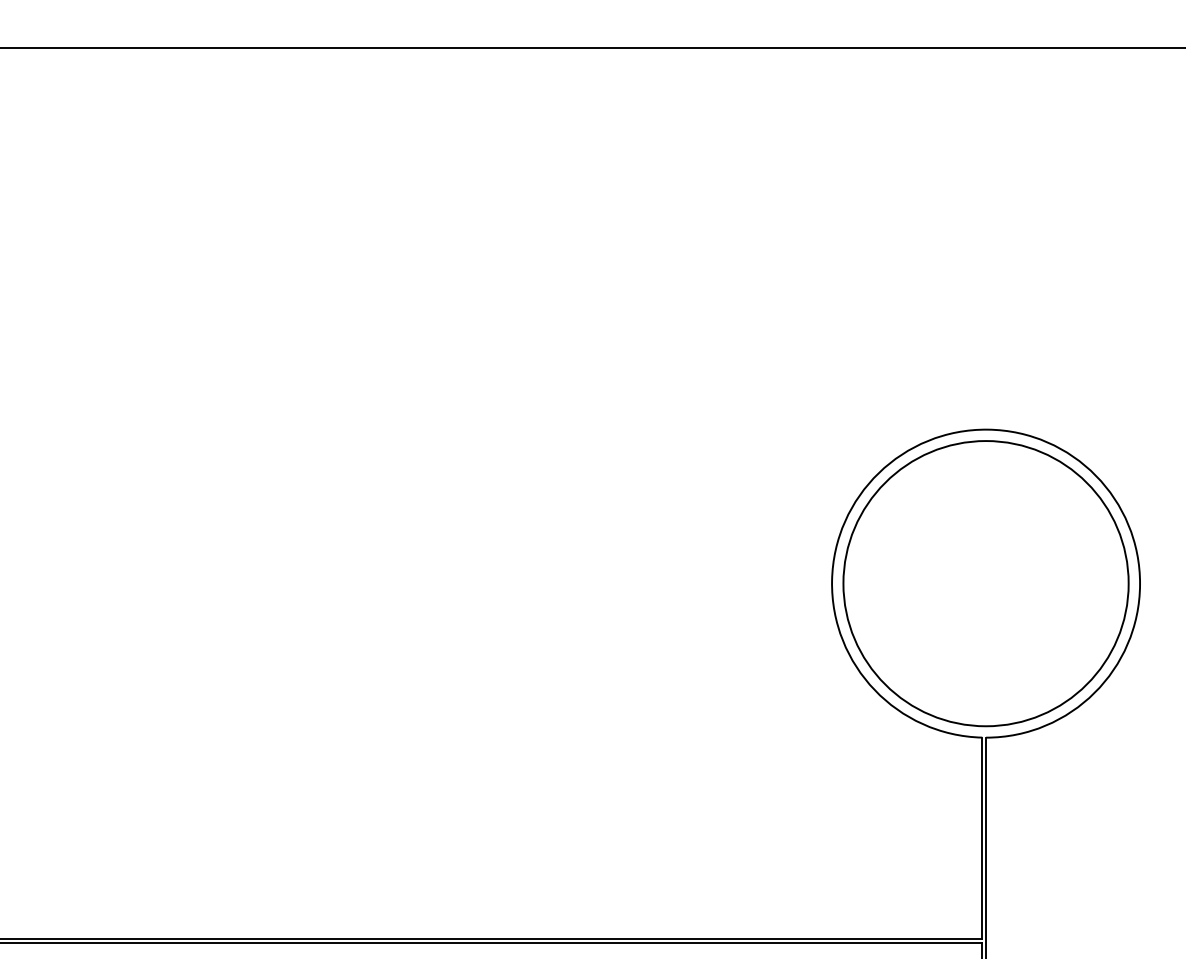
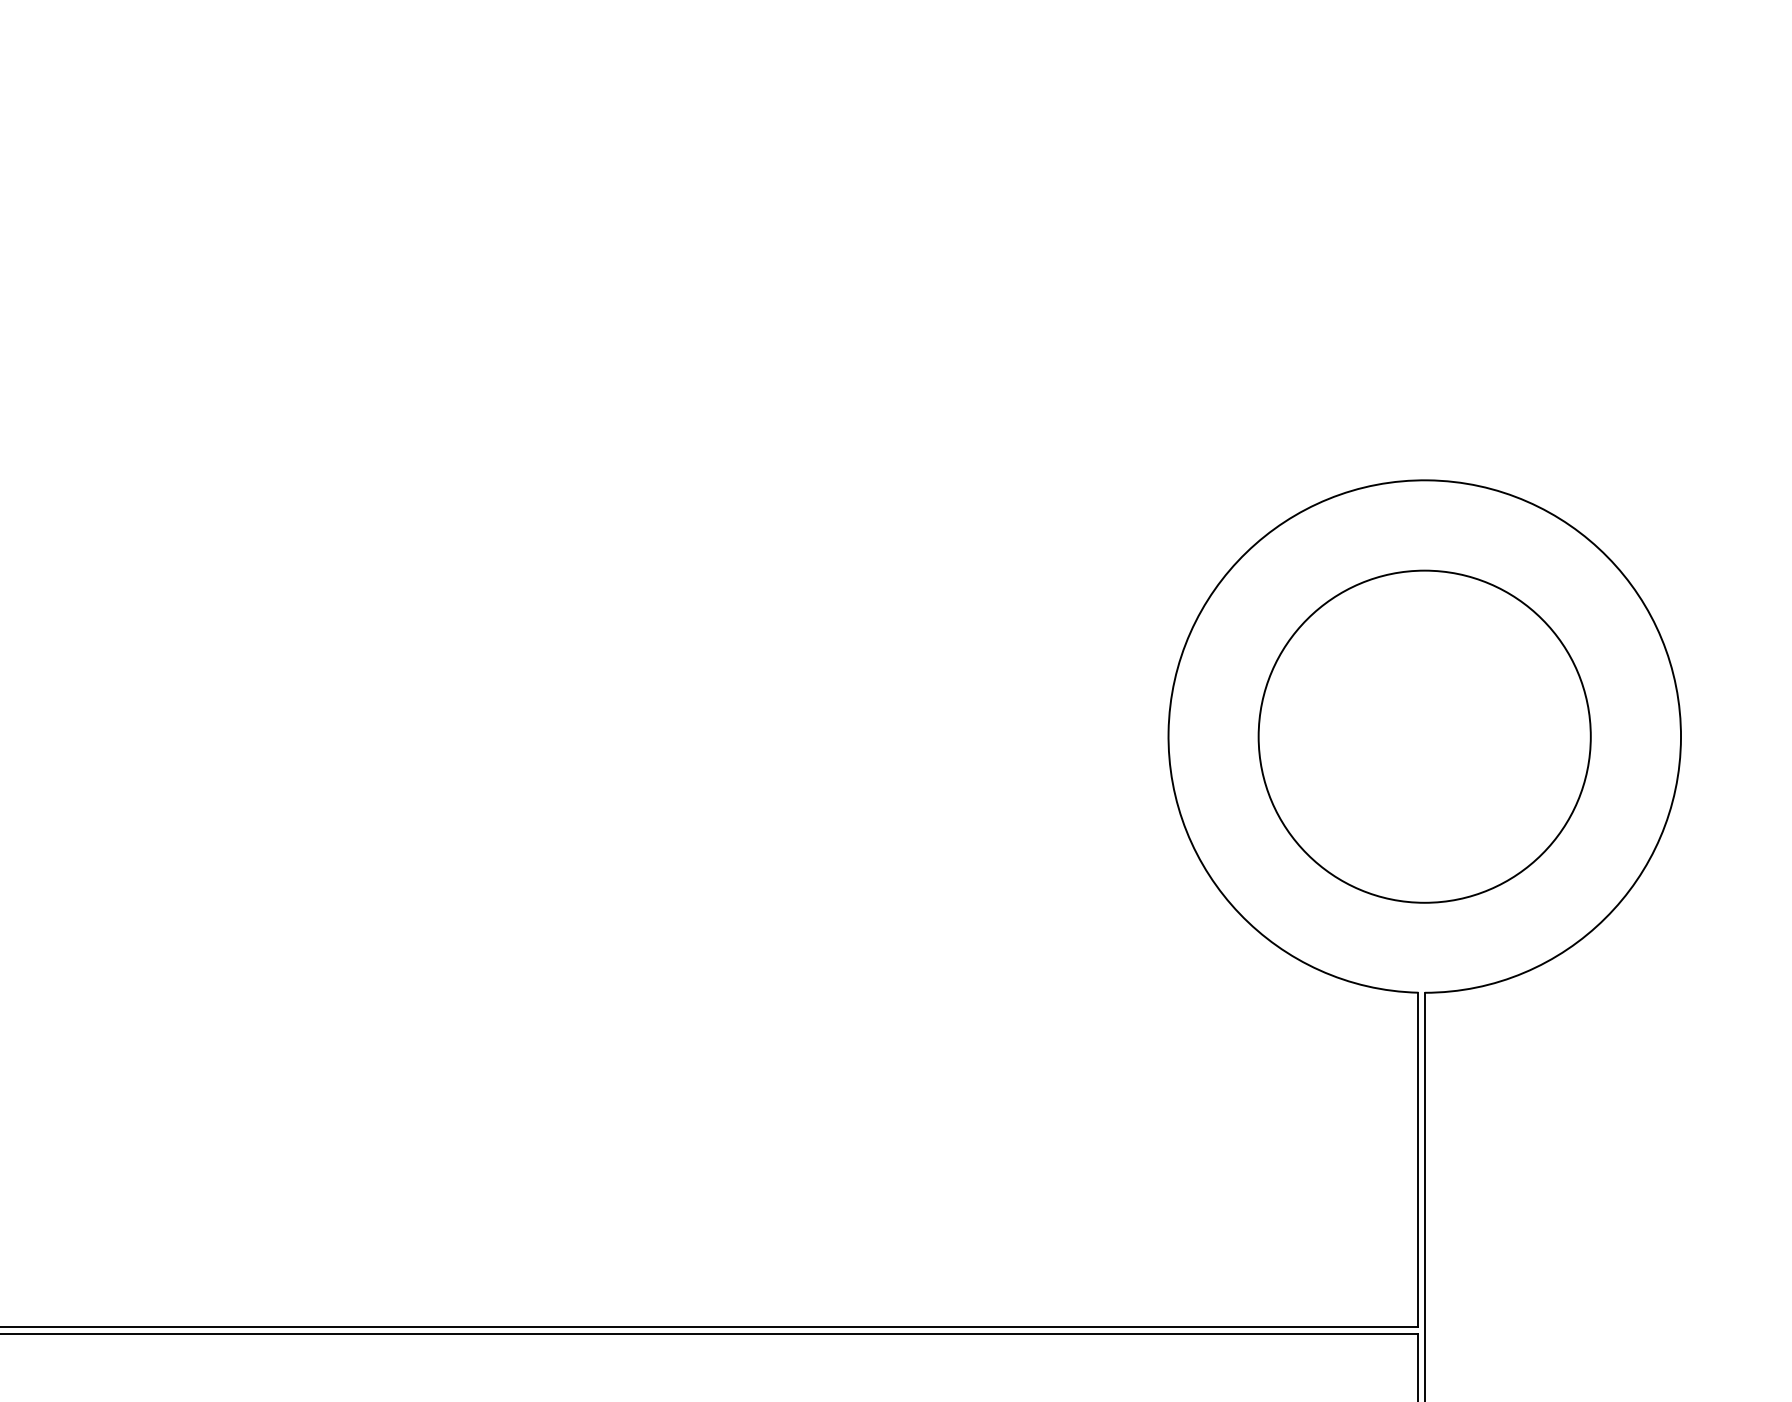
circle: (985, 583) -> (1423, 736), size x0.7

